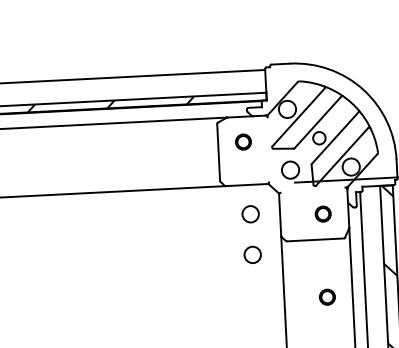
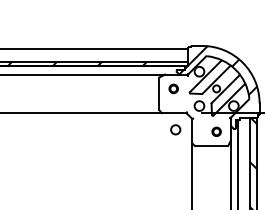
hatch: (320, 105) -> (218, 70), added
circle: (252, 254) -> (175, 152), removed
part: (327, 296) -> (216, 178), removed

